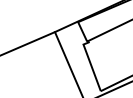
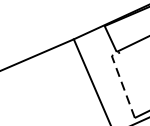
line: (90, 64) -> (121, 82), solid -> dashed

